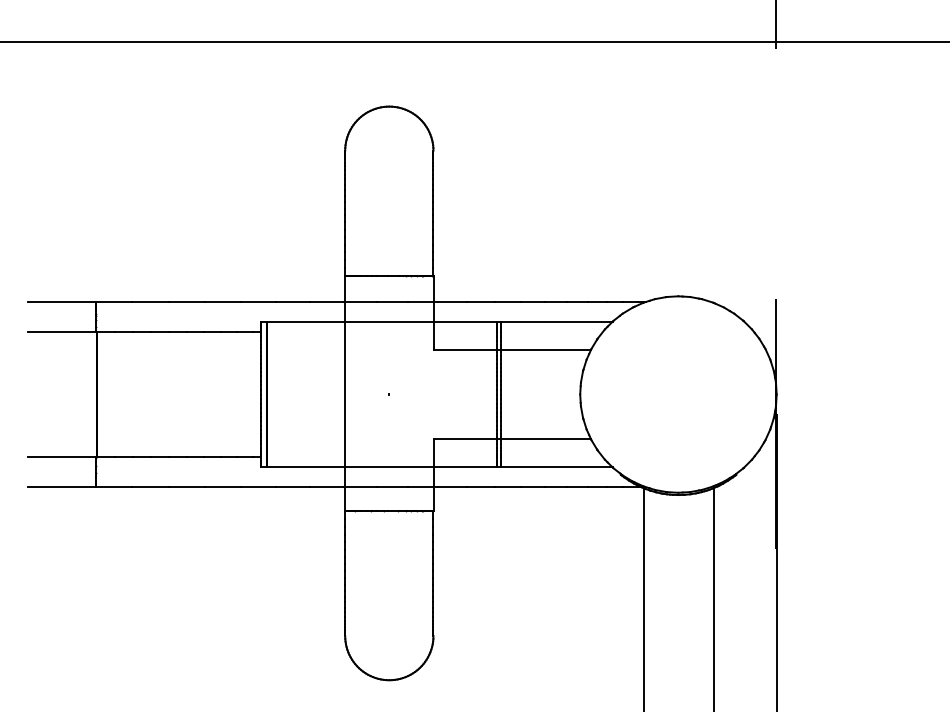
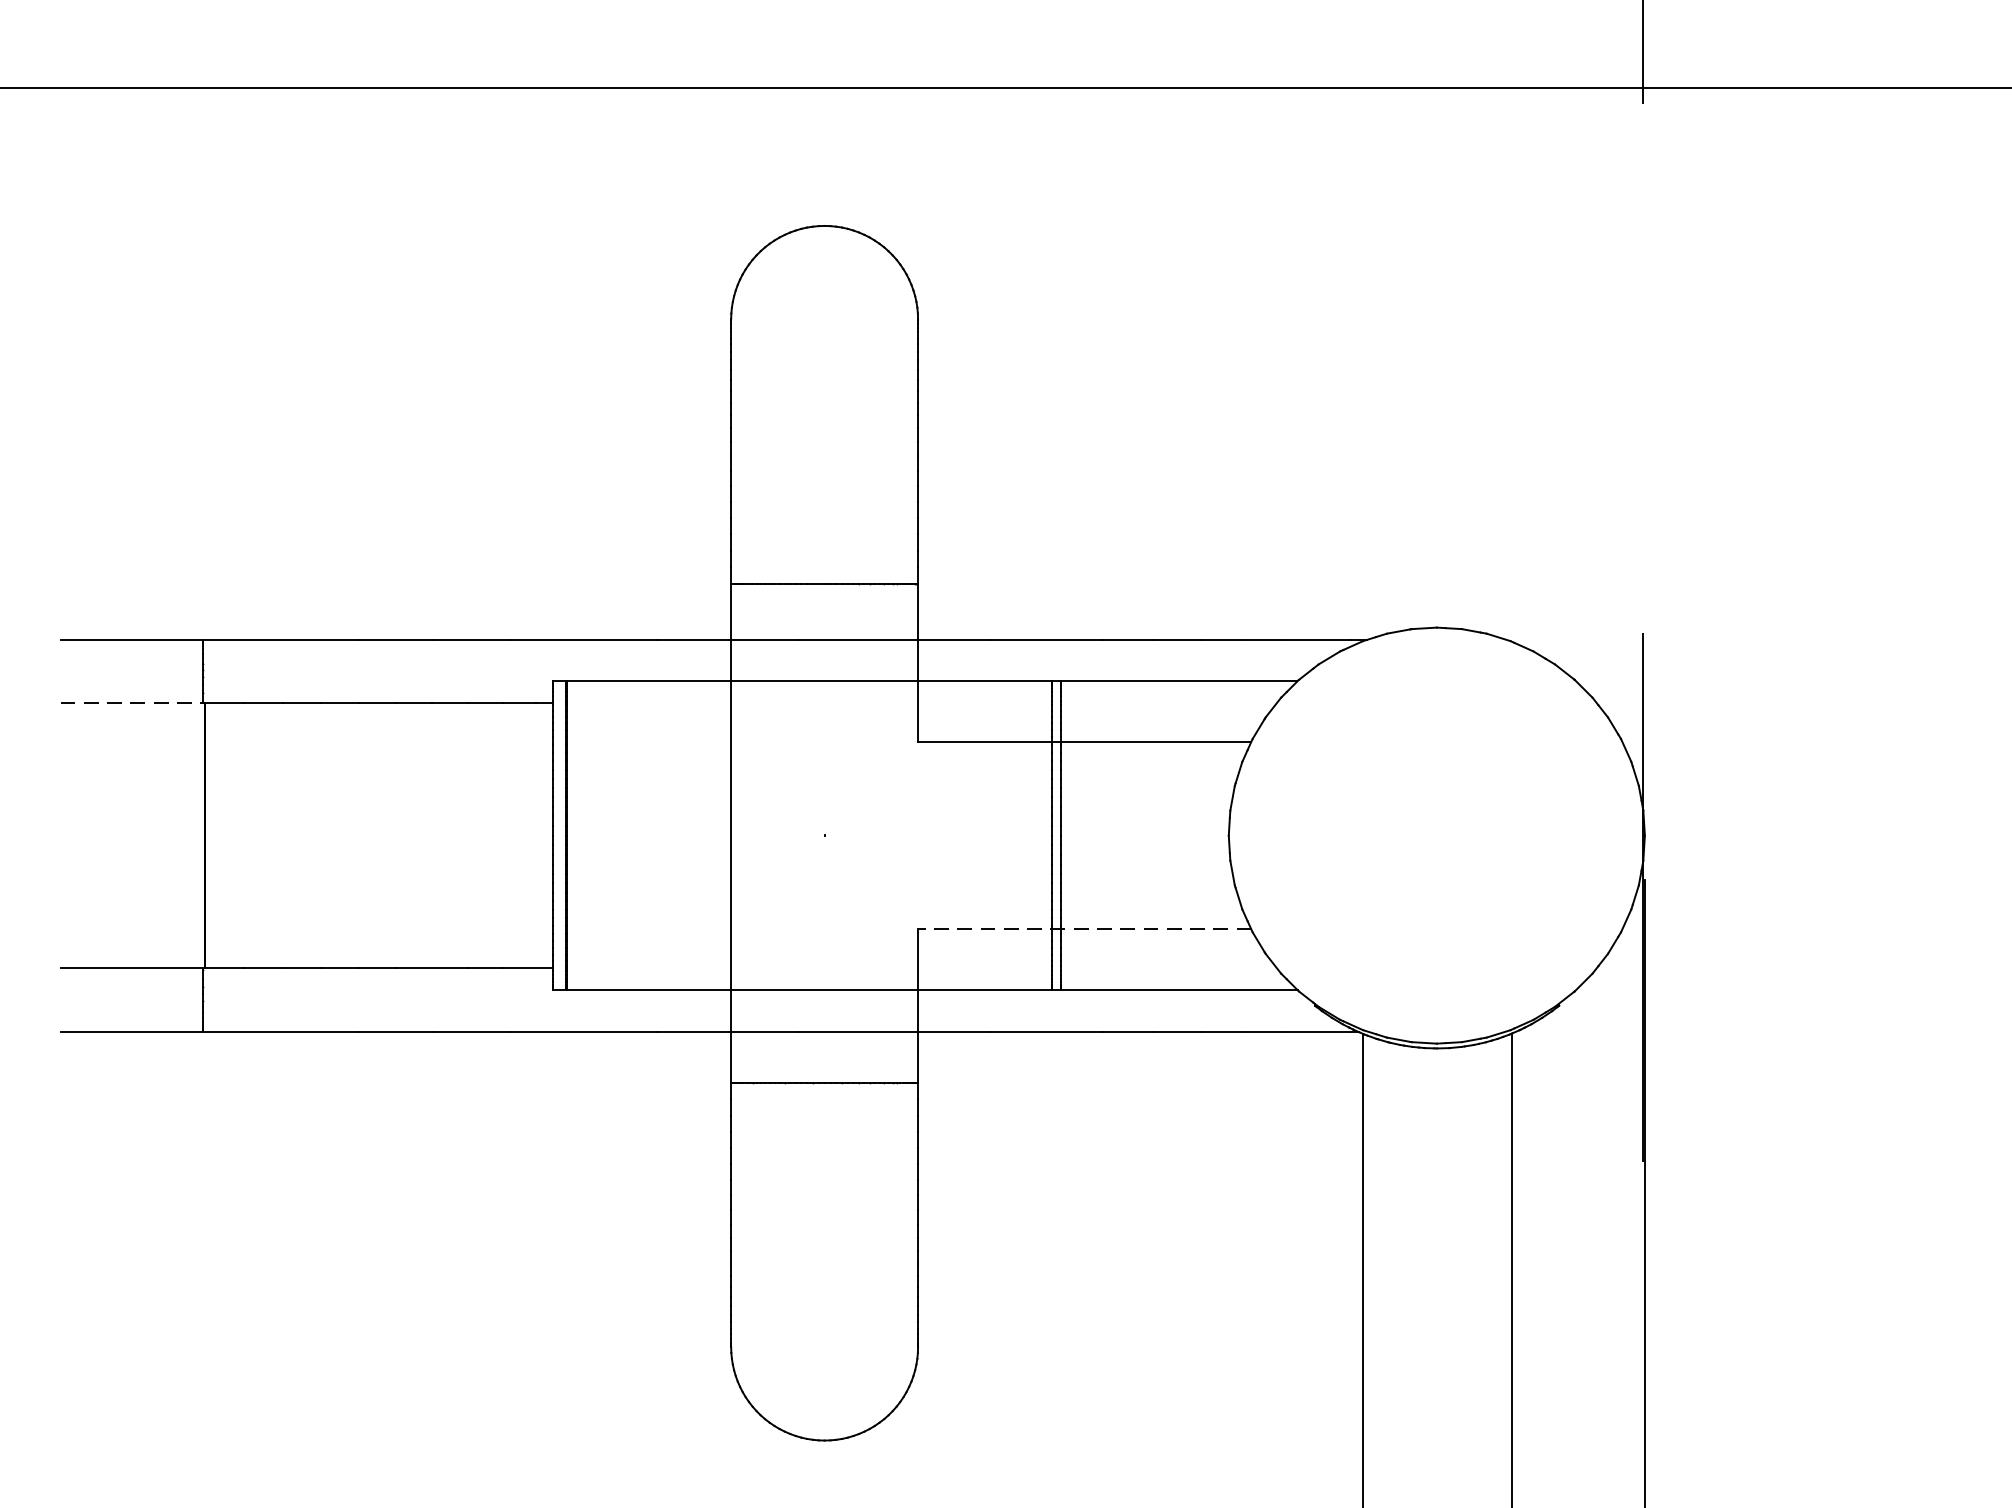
line: (63, 332) -> (134, 704), solid -> dashed
line: (512, 438) -> (1085, 928), solid -> dashed

